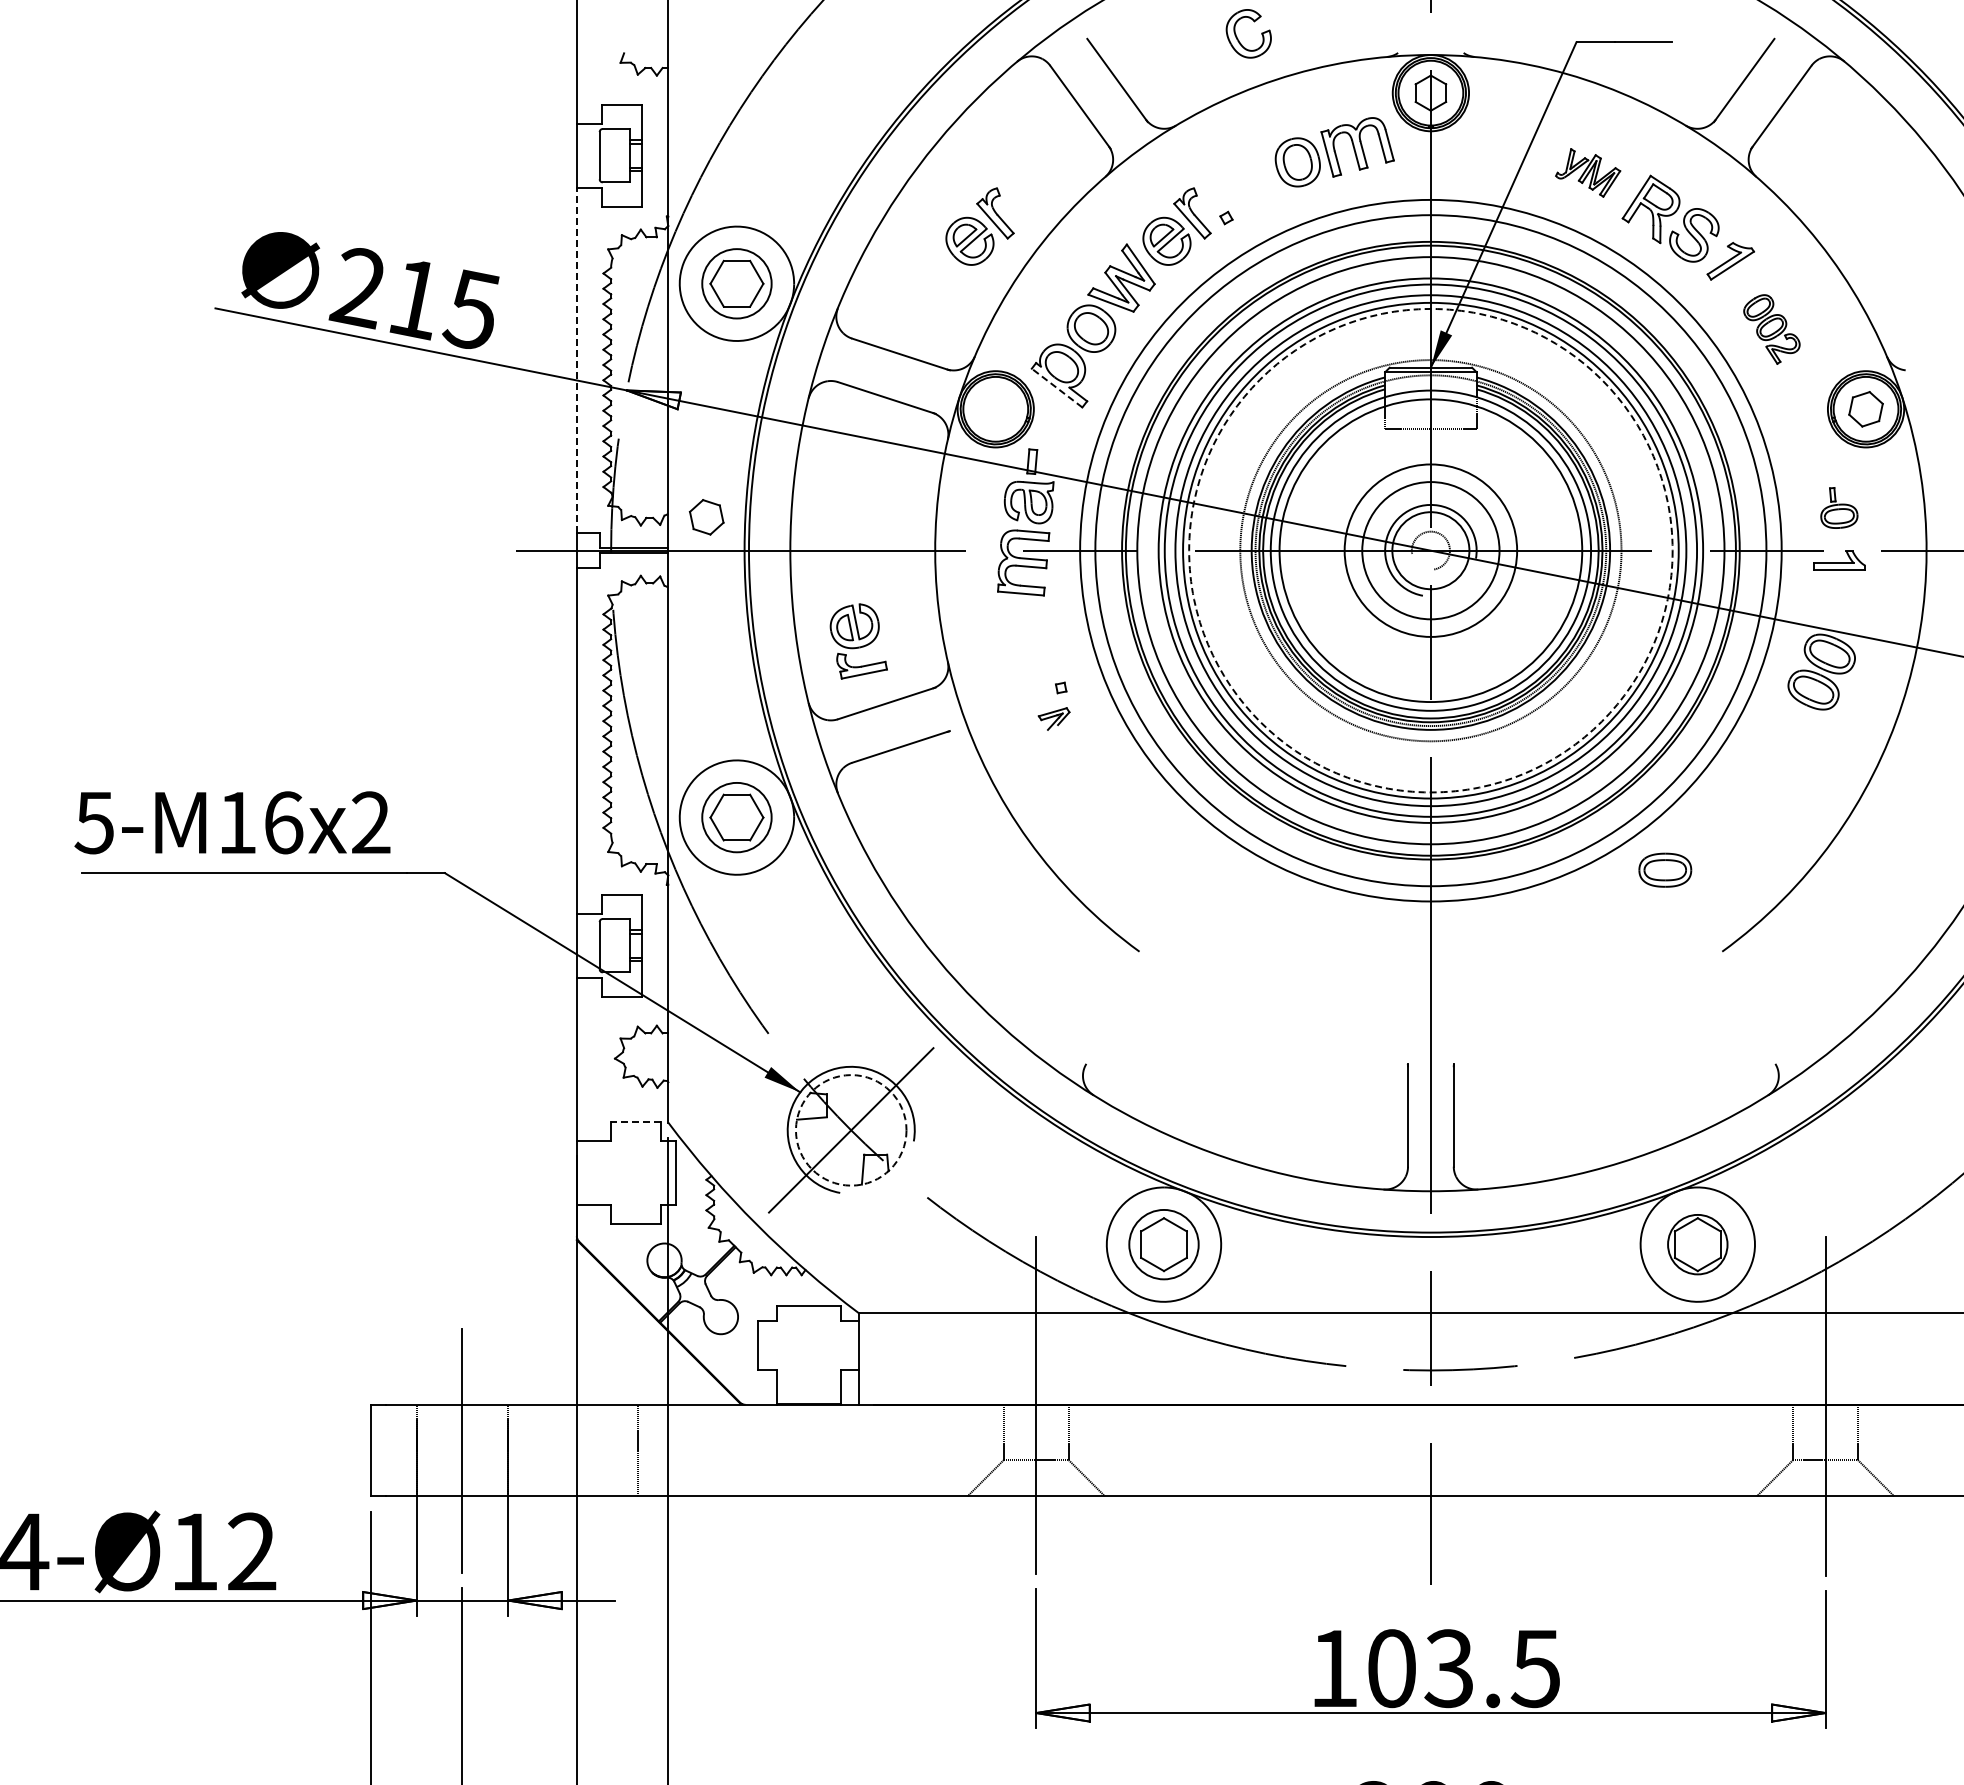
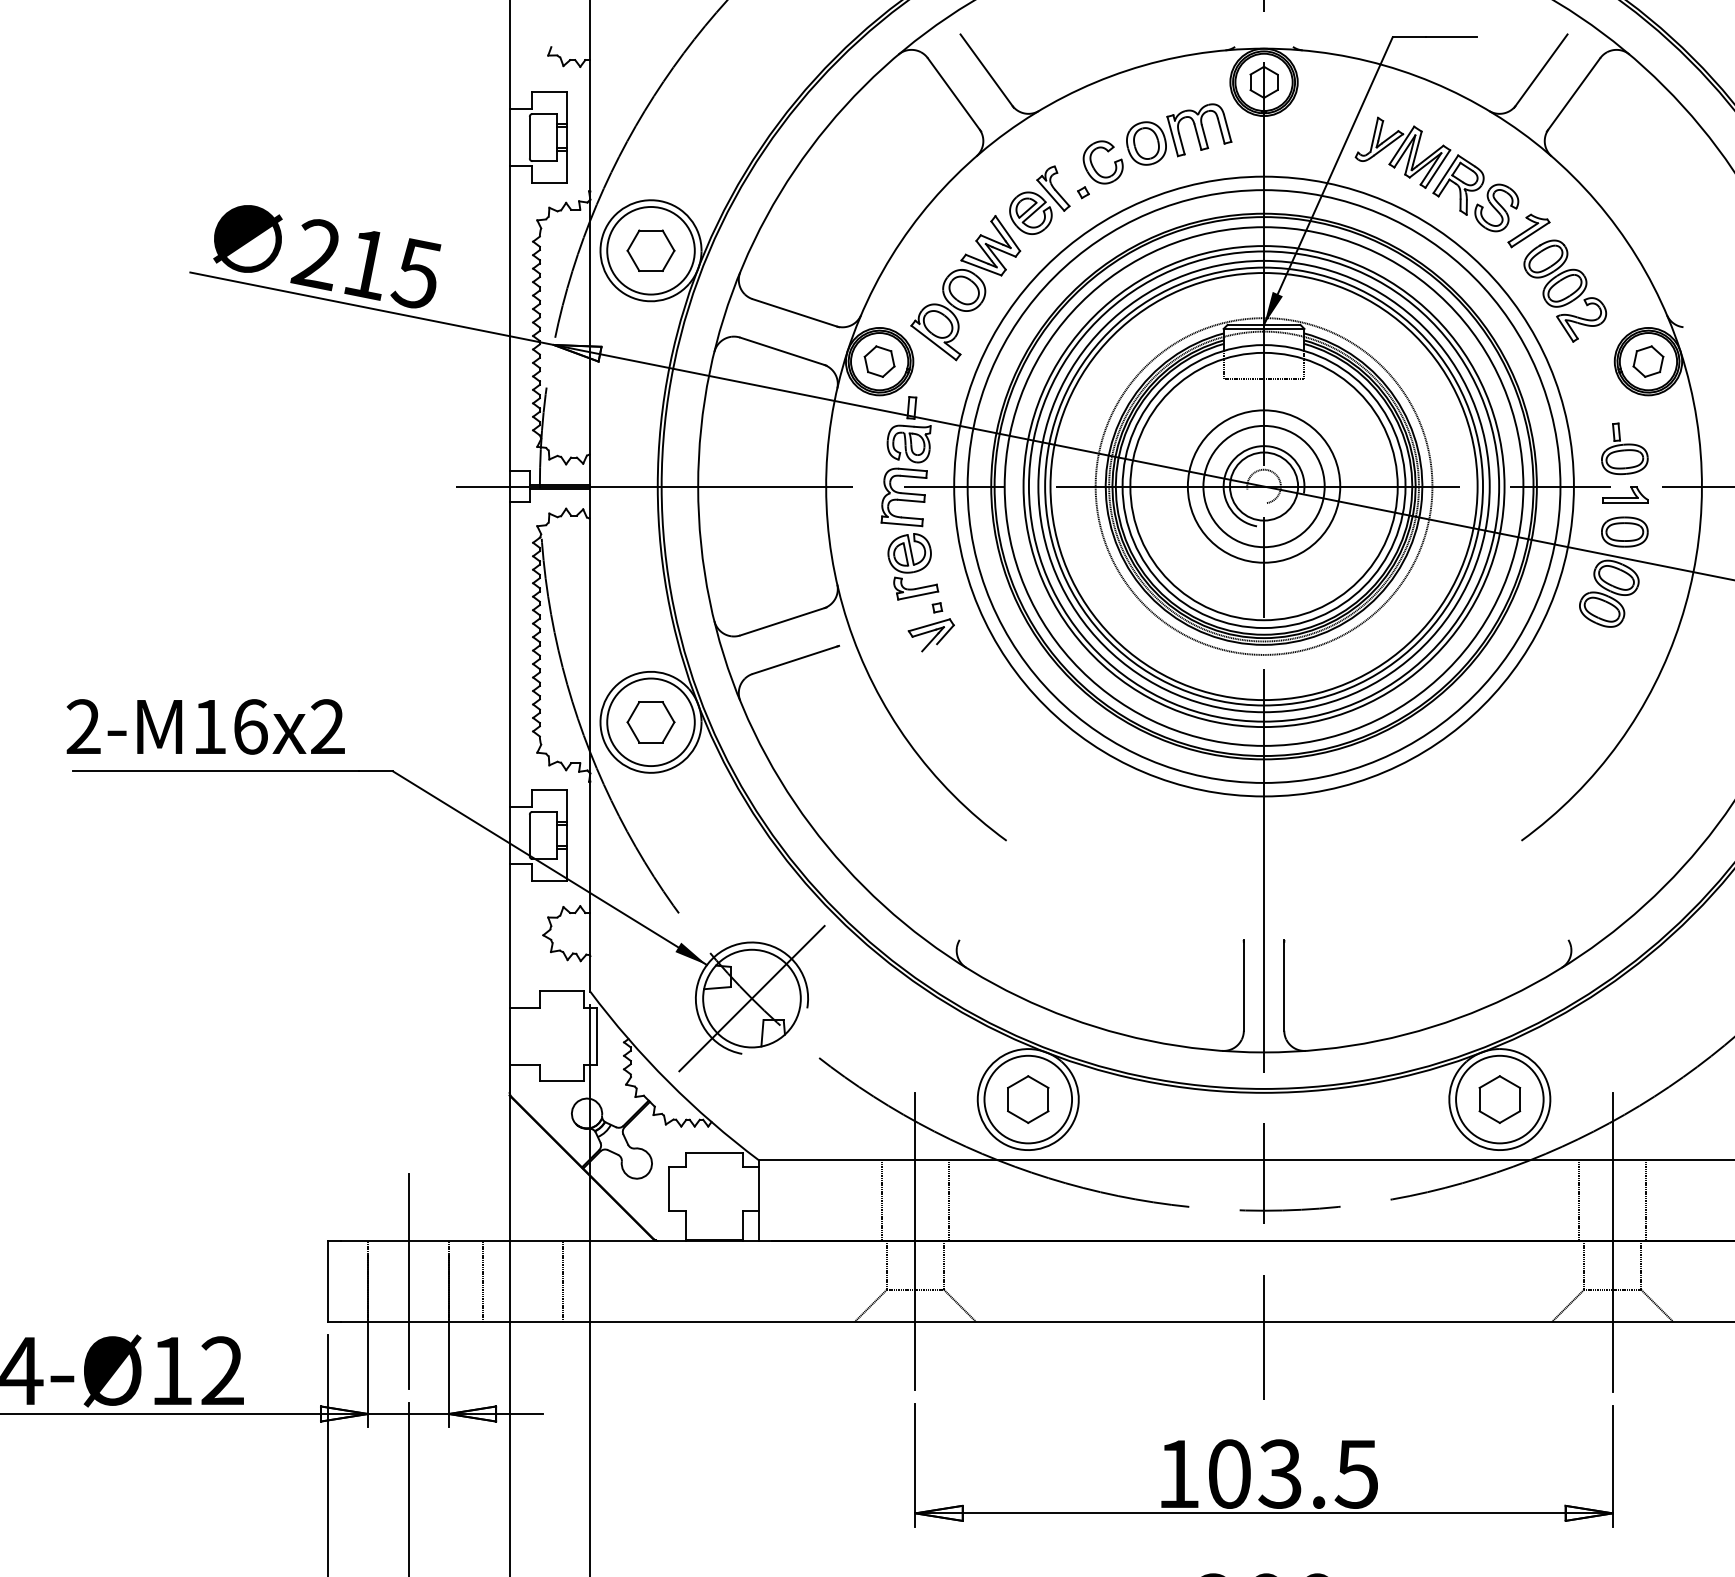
part: (1238, 38) -> (1094, 166), moved
part: (1587, 172) -> (1402, 152), size x1.67
part: (979, 226) -> (865, 200), removed
circle: (736, 283) -> (650, 250), size x1.43
part: (1771, 329) -> (1564, 291), size x1.67
line: (576, 360) -> (509, 318), dashed -> solid
line: (1057, 388) -> (934, 343), dashed -> solid
part: (1839, 507) -> (1625, 448), size x1.43
part: (706, 517) -> (879, 361), moved
circle: (1430, 550) -> (1263, 486), dashed -> solid
part: (858, 641) -> (912, 566), moved
part: (1053, 718) -> (930, 634), size x1.67
circle: (736, 817) -> (650, 722), size x1.43
text: (93, 822) -> (82, 726), 5-M16x2 -> 2-M16x2
part: (1665, 869) -> (1625, 531), moved
line: (635, 1121) -> (561, 990), dashed -> solid
circle: (850, 1130) -> (751, 998), dashed -> solid
circle: (1163, 1244) -> (1027, 1099), size x1.43
circle: (1697, 1244) -> (1499, 1099), size x1.67
line: (998, 1358) -> (882, 1200), added
line: (1074, 1358) -> (949, 1200), added
line: (1787, 1358) -> (1579, 1200), added
line: (1863, 1358) -> (1646, 1200), added
line: (546, 1450) -> (482, 1281), added

